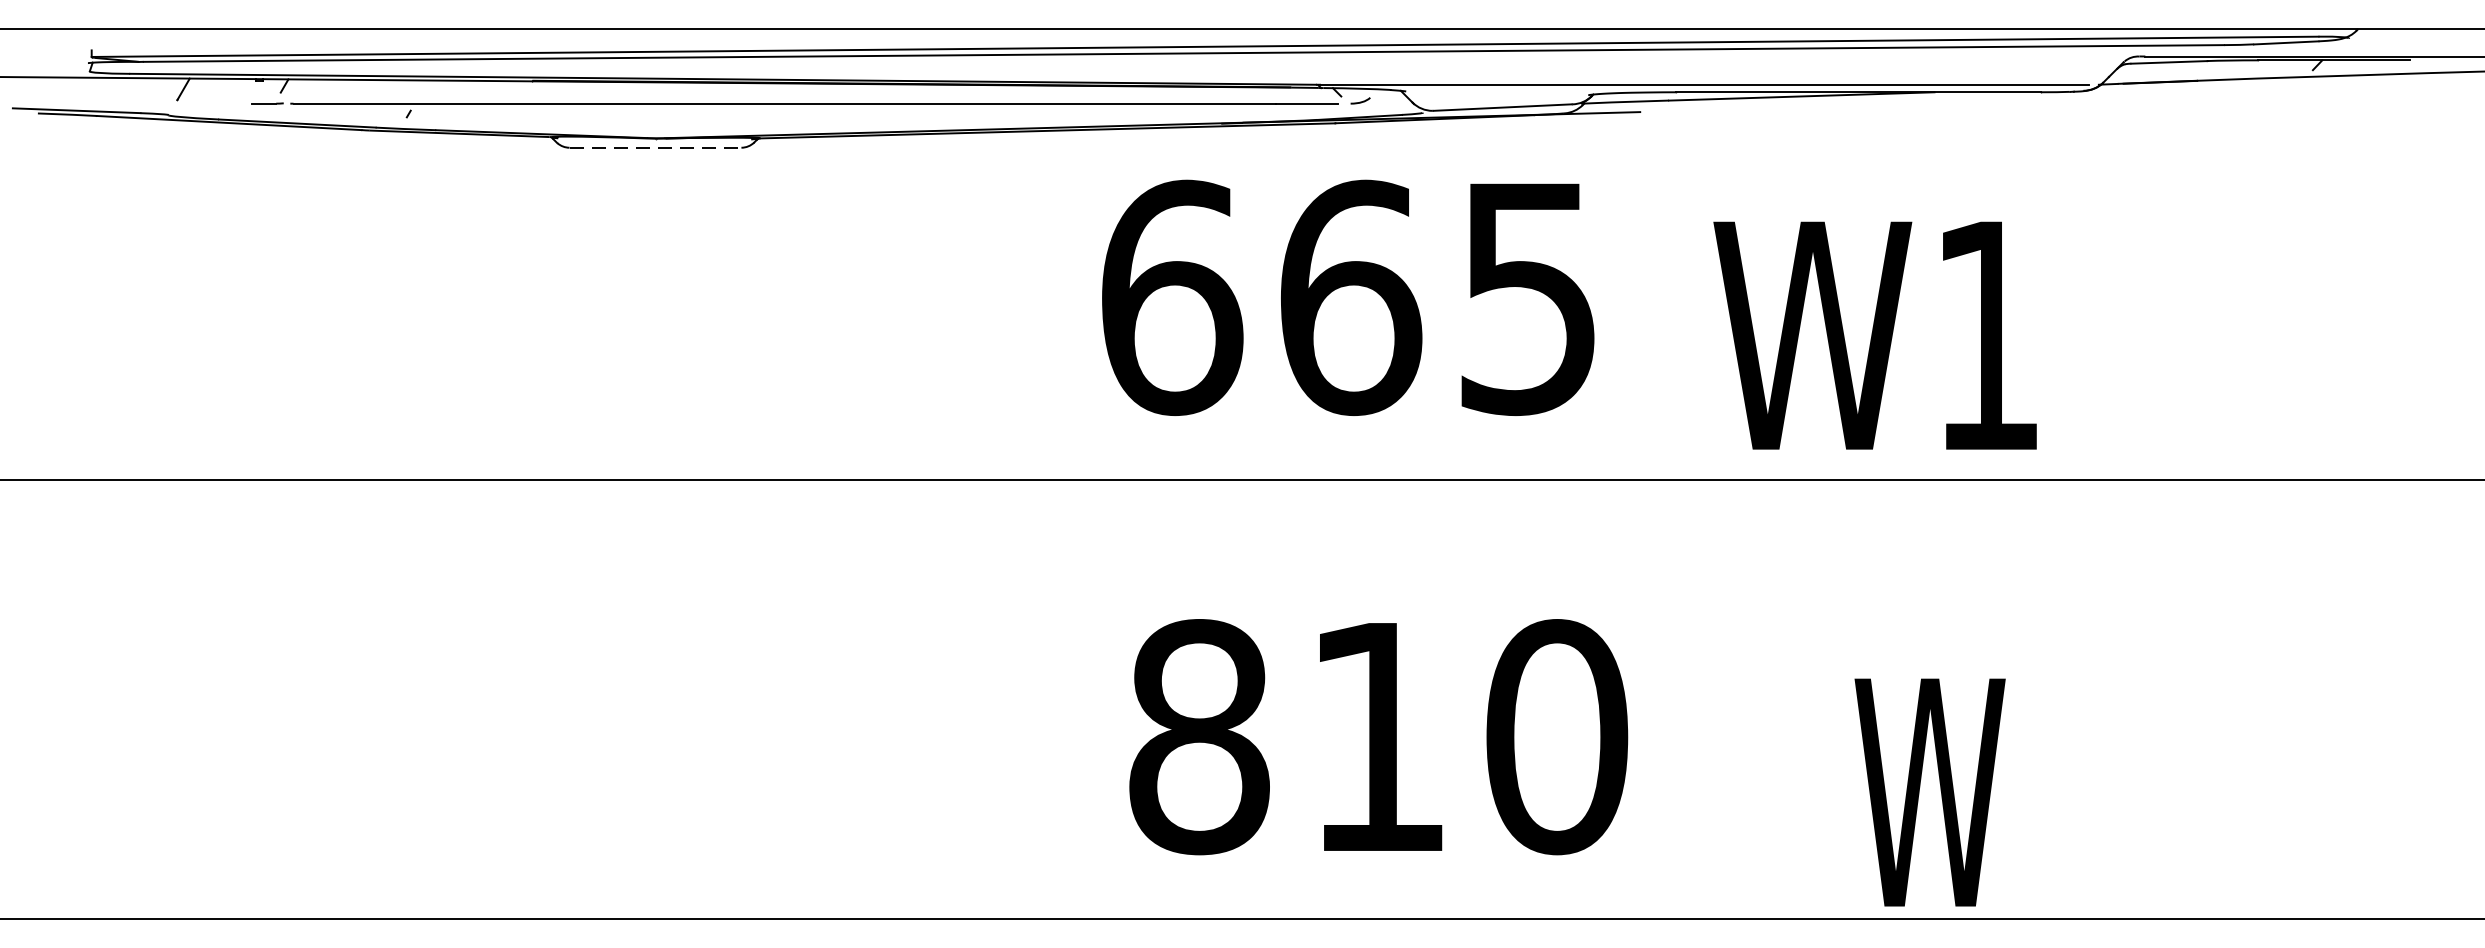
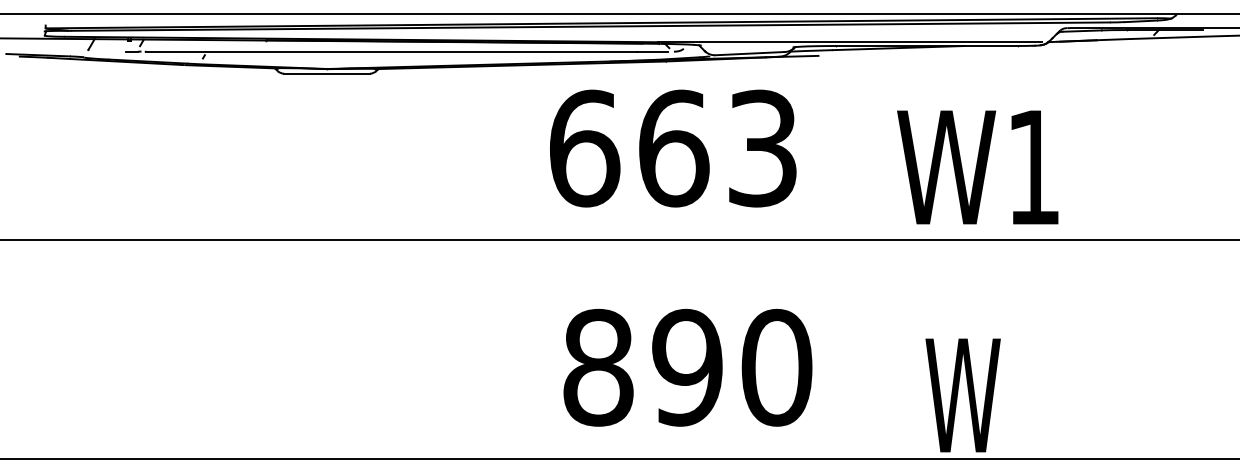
line: (656, 147) -> (327, 73), dashed -> solid
text: (1528, 297) -> (762, 148), 665 -> 663
text: (1874, 335) -> (977, 167), moved
text: (1377, 736) -> (687, 367), 810 -> 890

